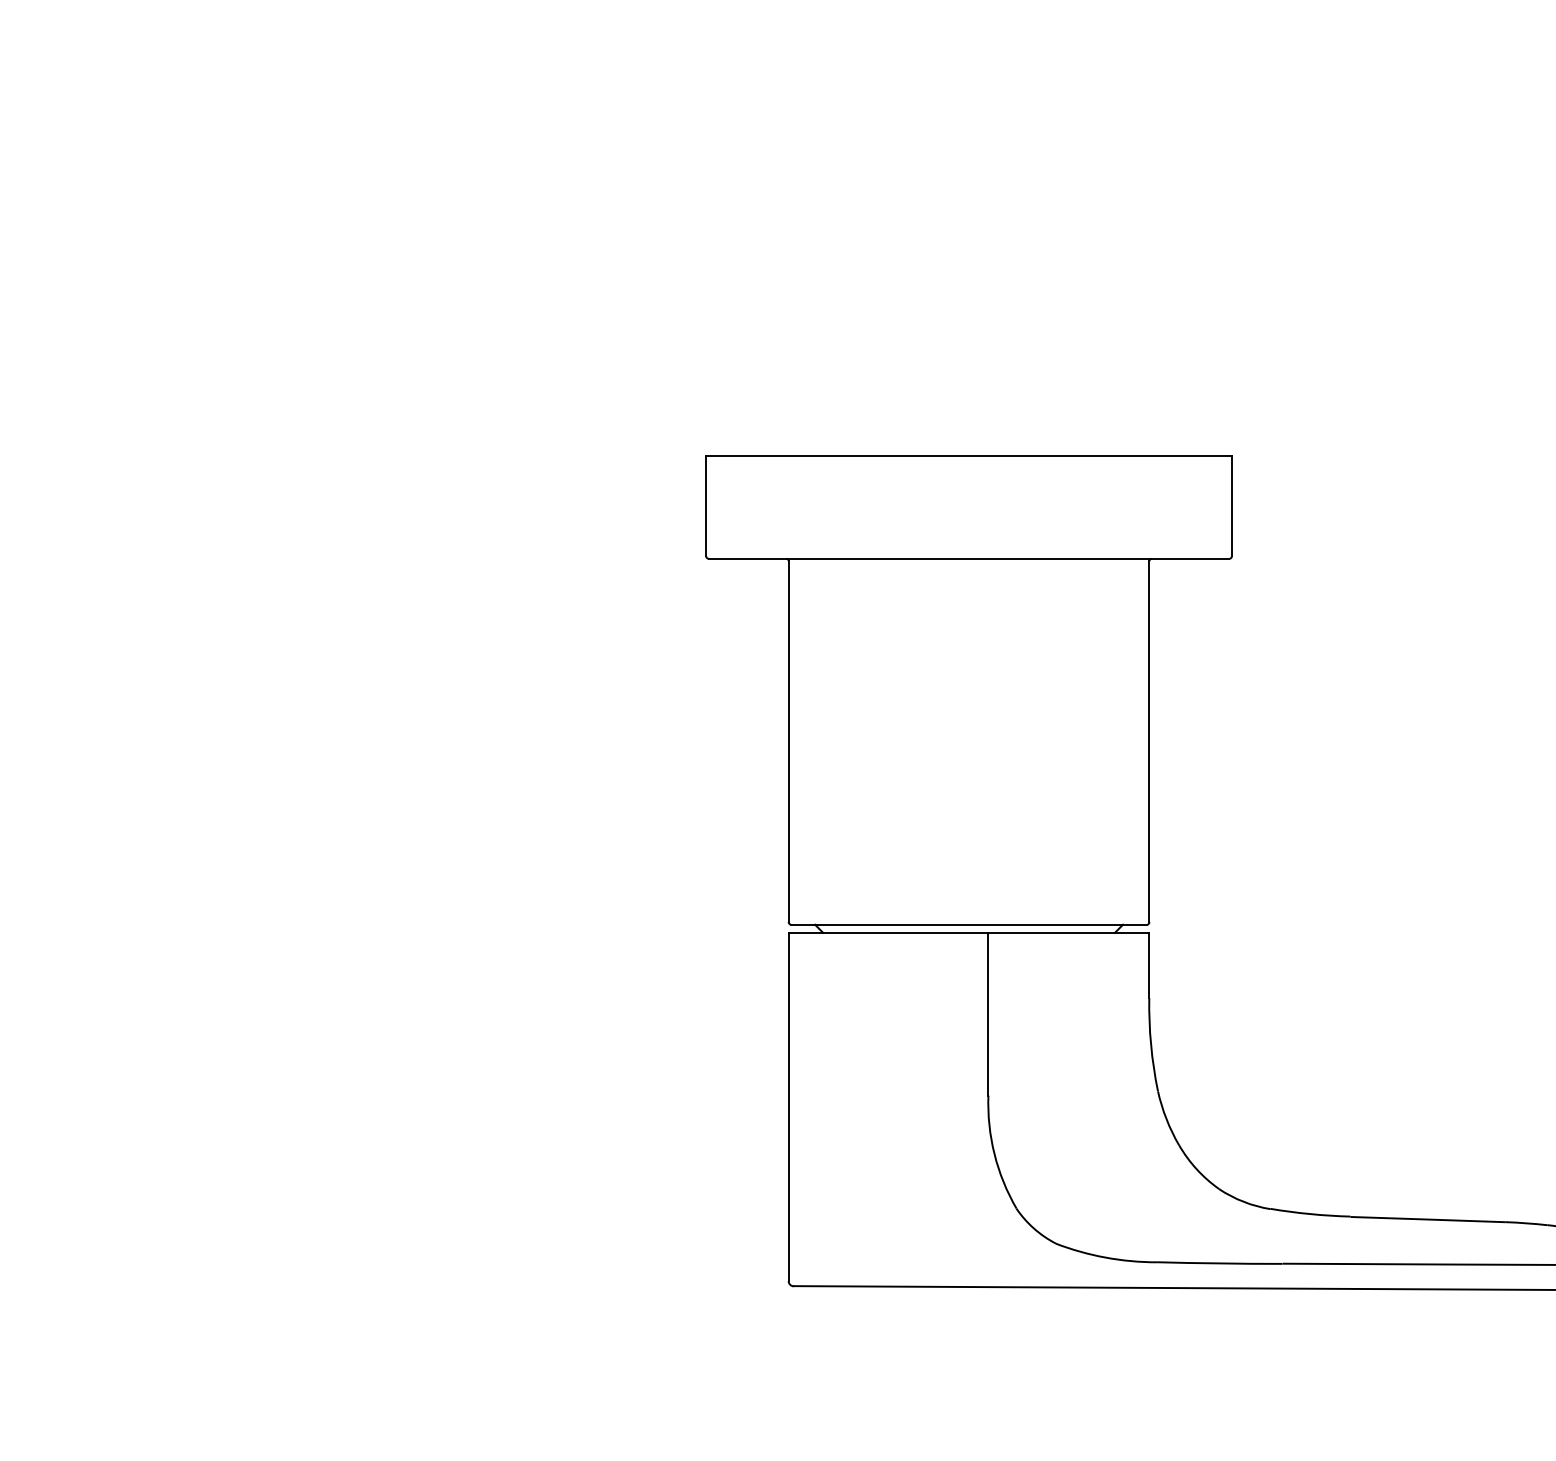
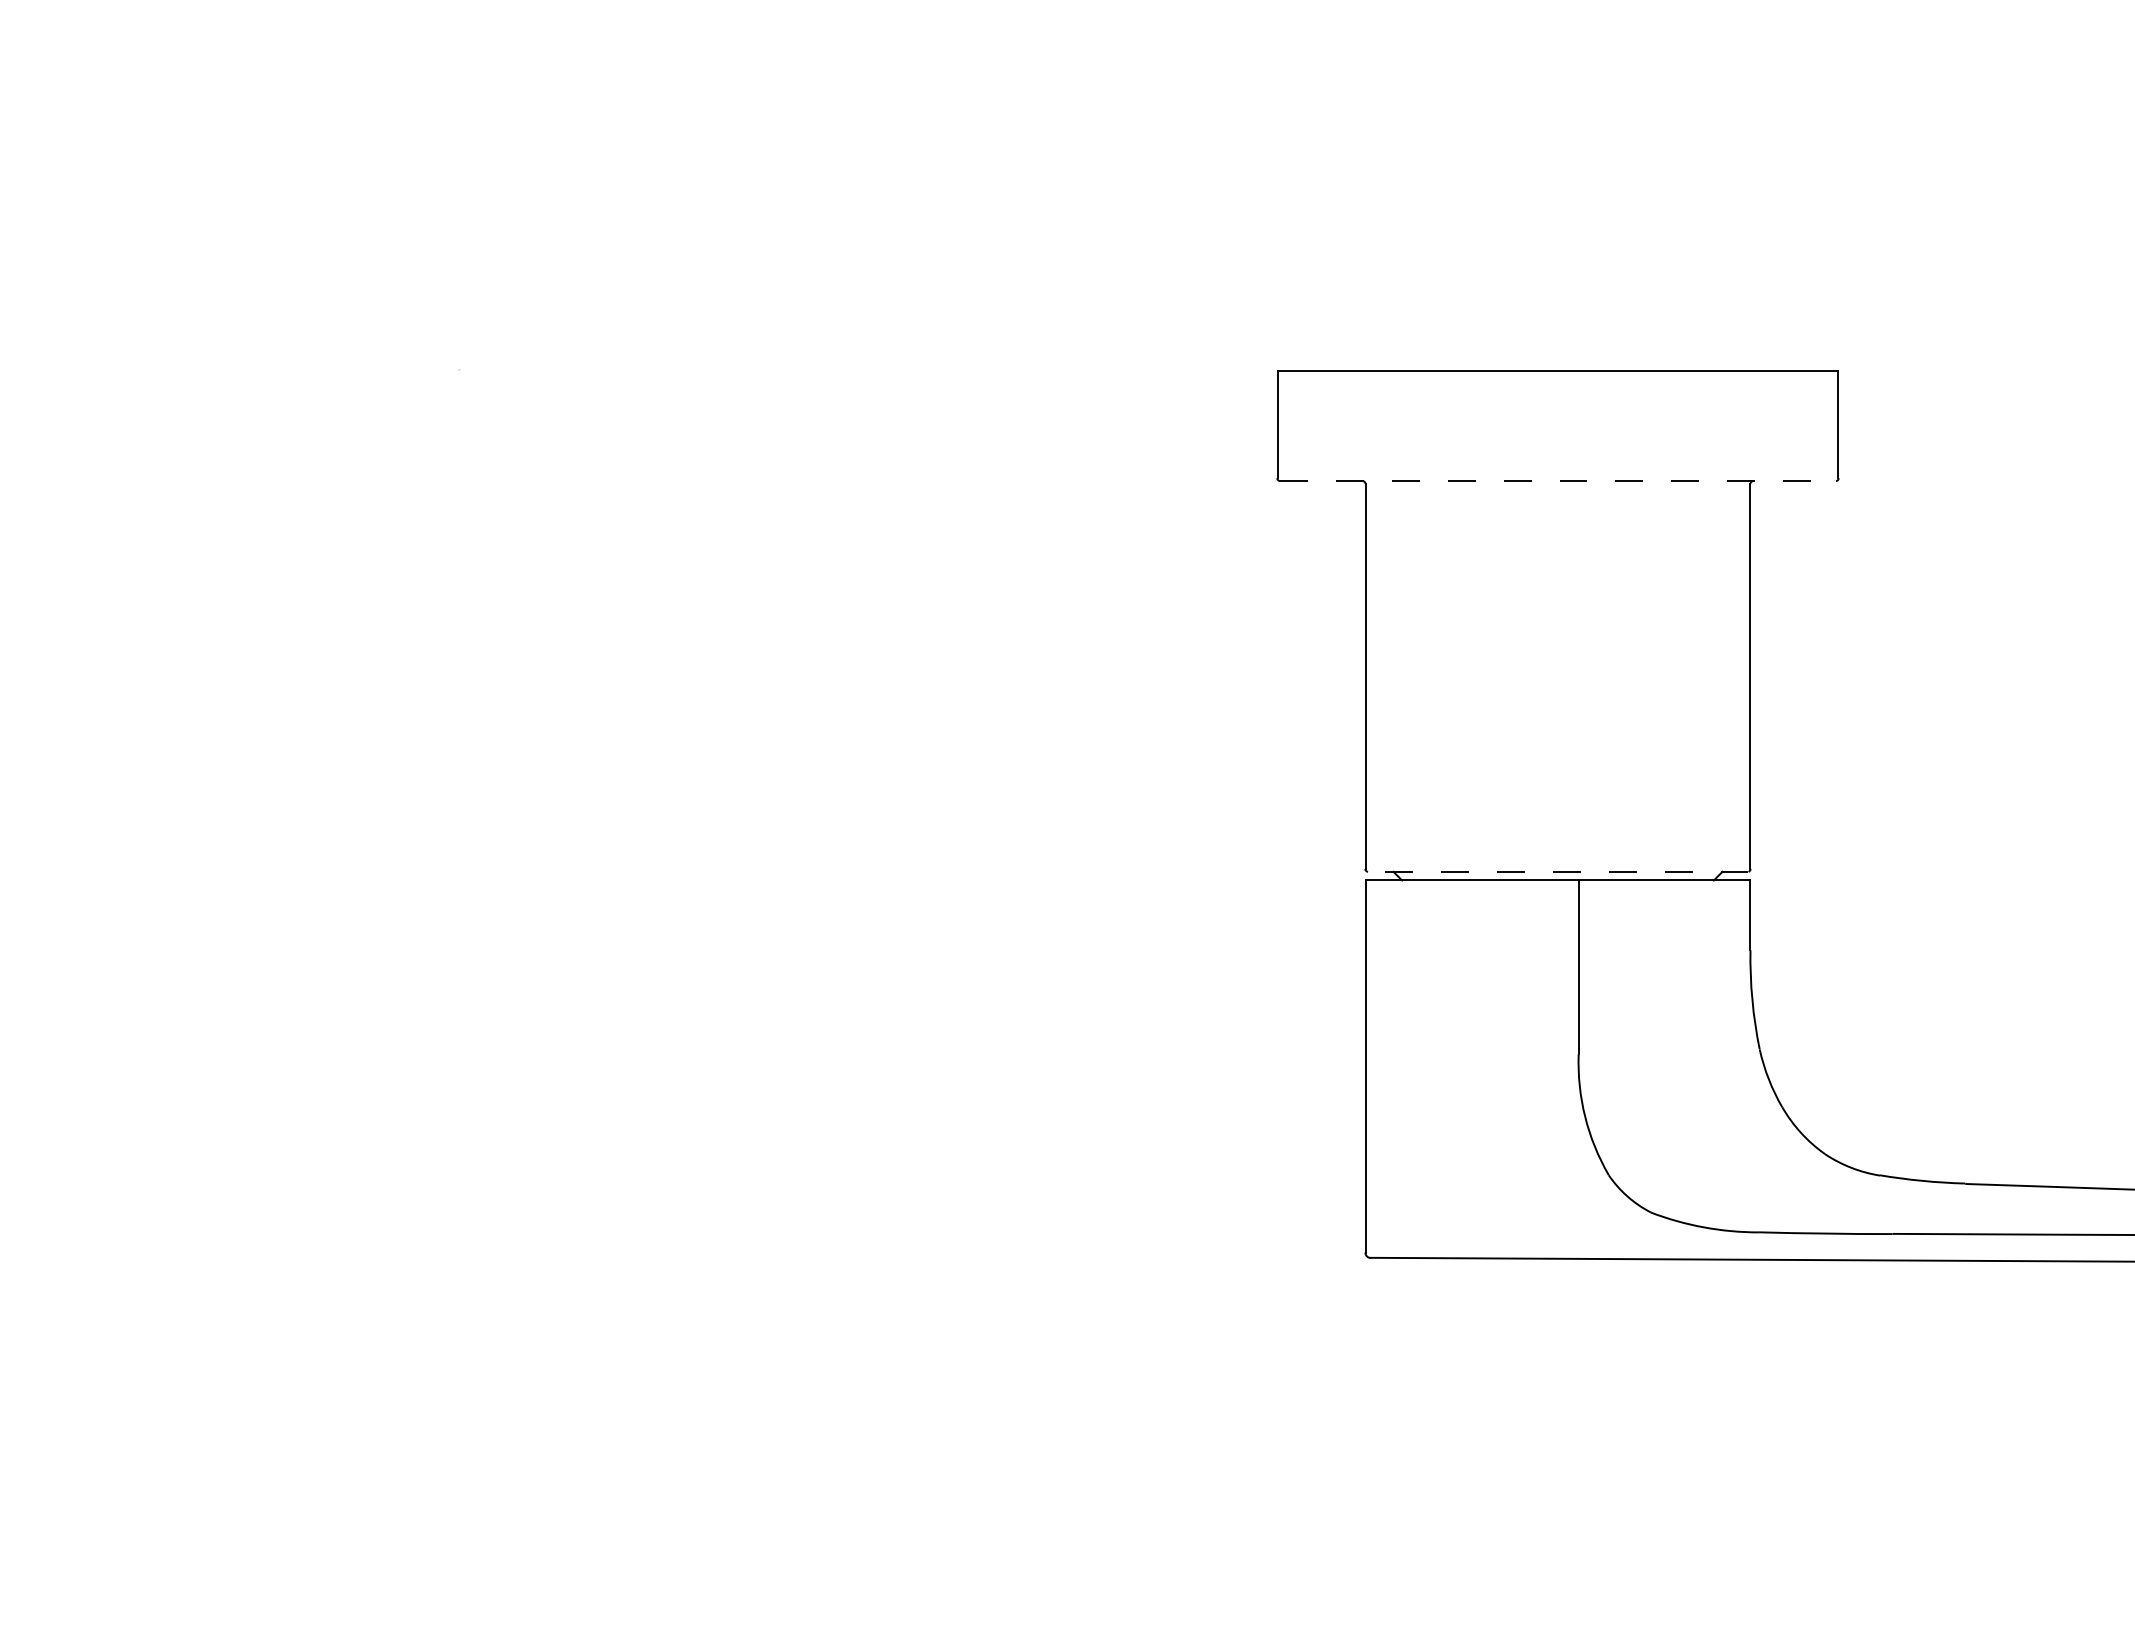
line: (969, 559) -> (1558, 481), solid -> dashed
line: (968, 924) -> (1557, 871), solid -> dashed

